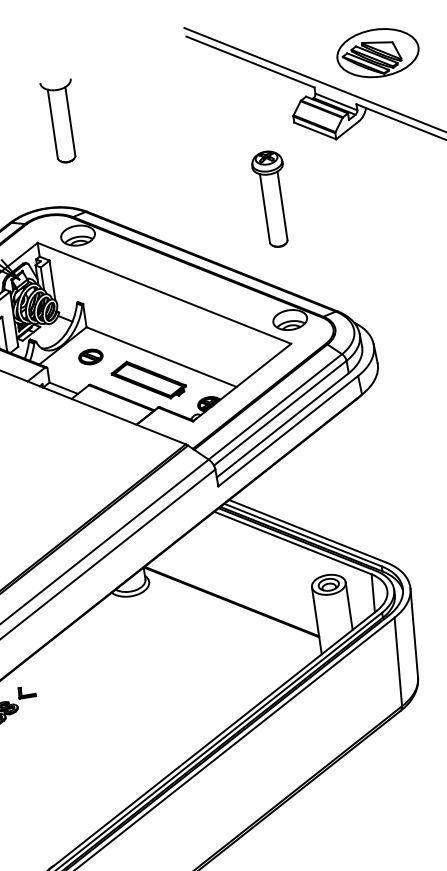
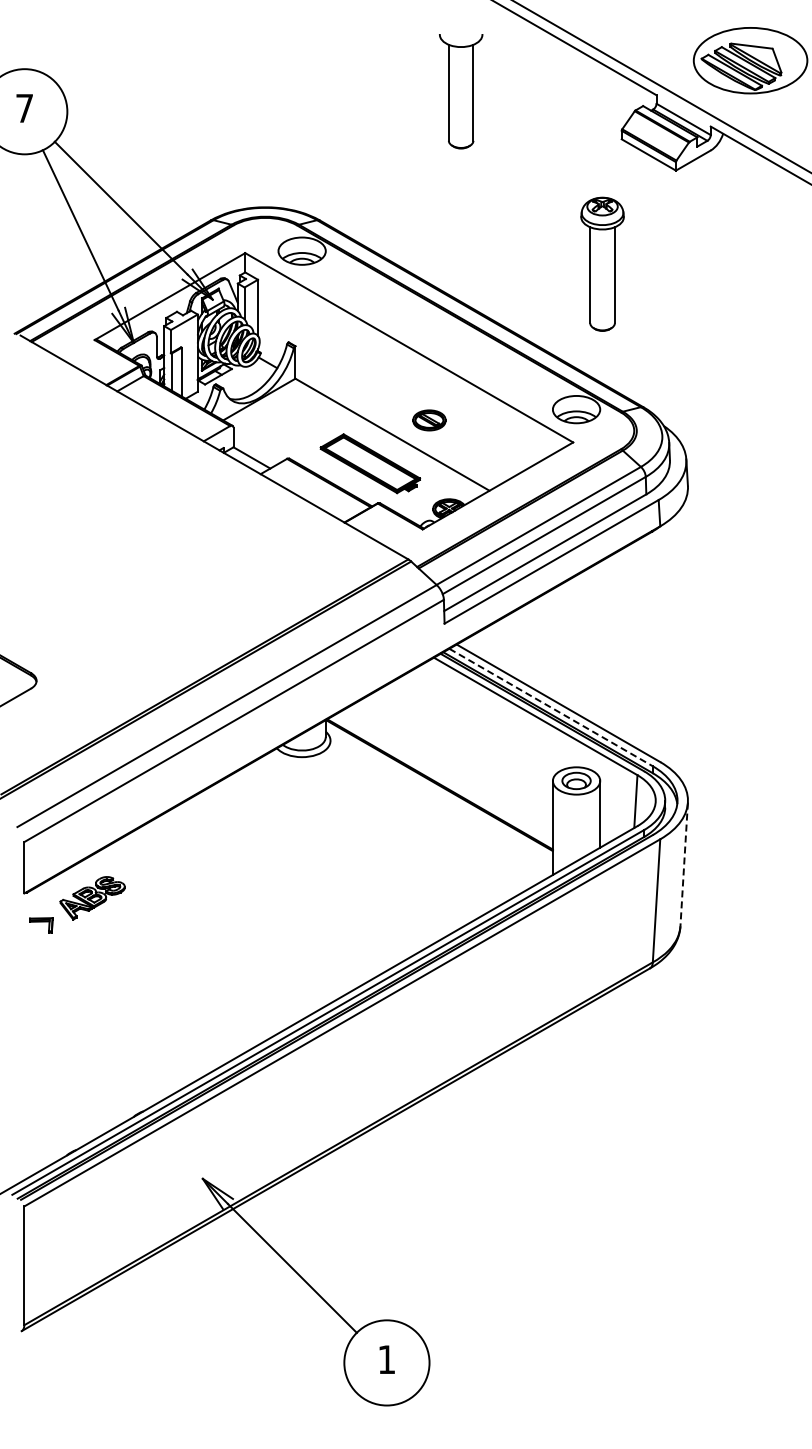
part: (61, 121) -> (461, 91), moved
part: (272, 198) -> (602, 263), moved
part: (90, 357) -> (429, 420), moved
line: (303, 535) -> (551, 707), solid -> dashed
line: (414, 633) -> (684, 864), solid -> dashed
part: (26, 691) -> (140, 867), removed

